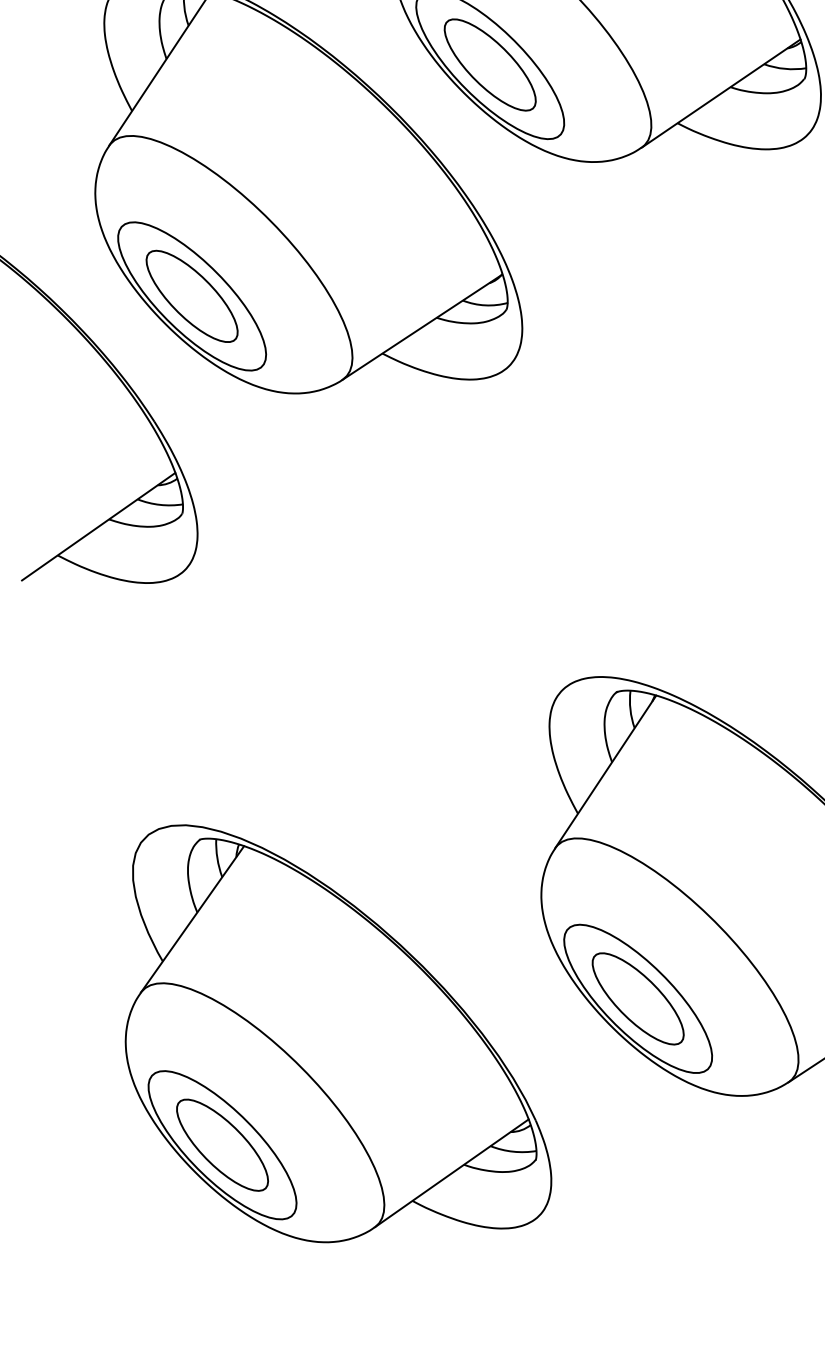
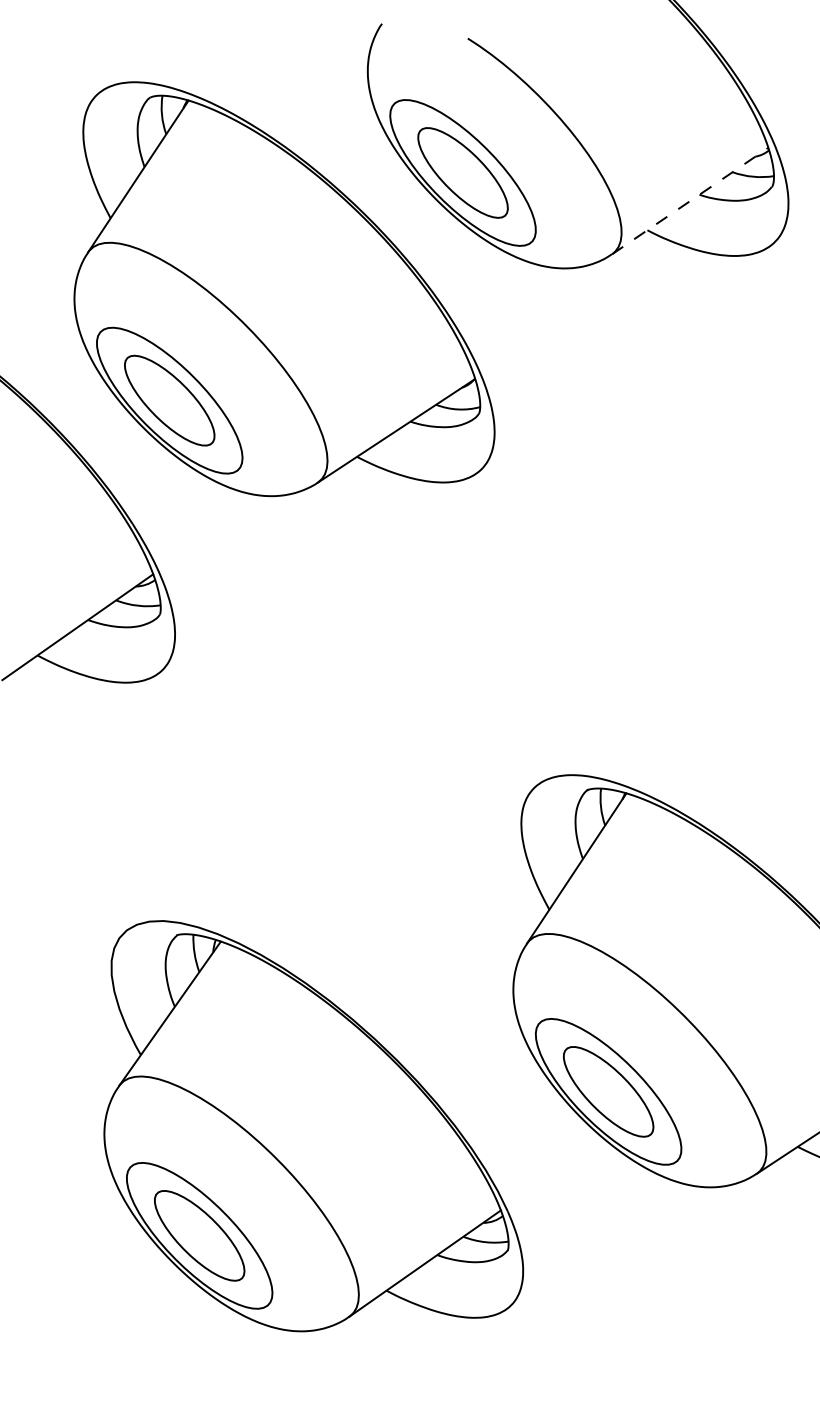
line: (721, 93) -> (690, 200), solid -> dashed

